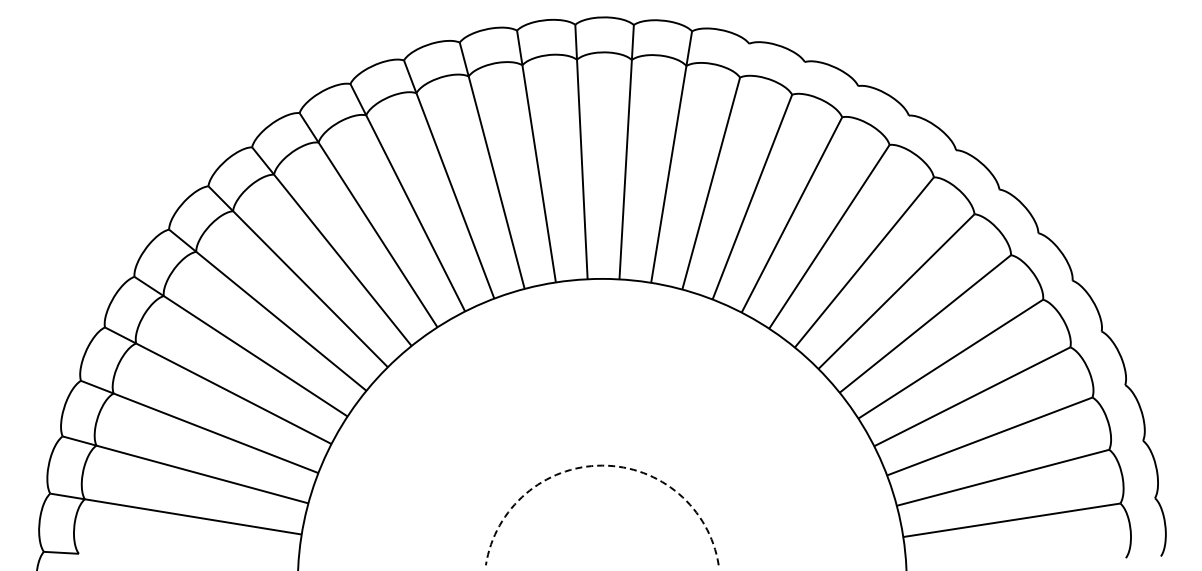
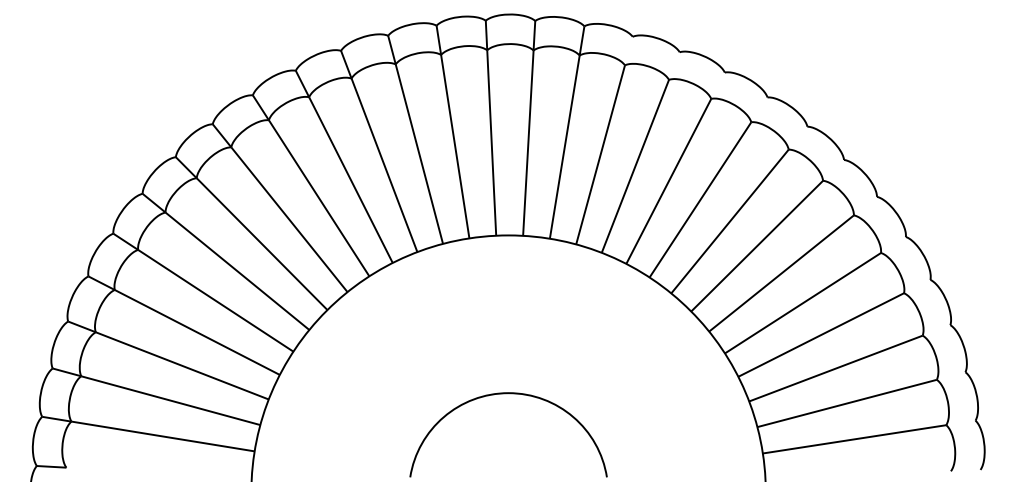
arc: (602, 465) -> (508, 393), dashed -> solid

